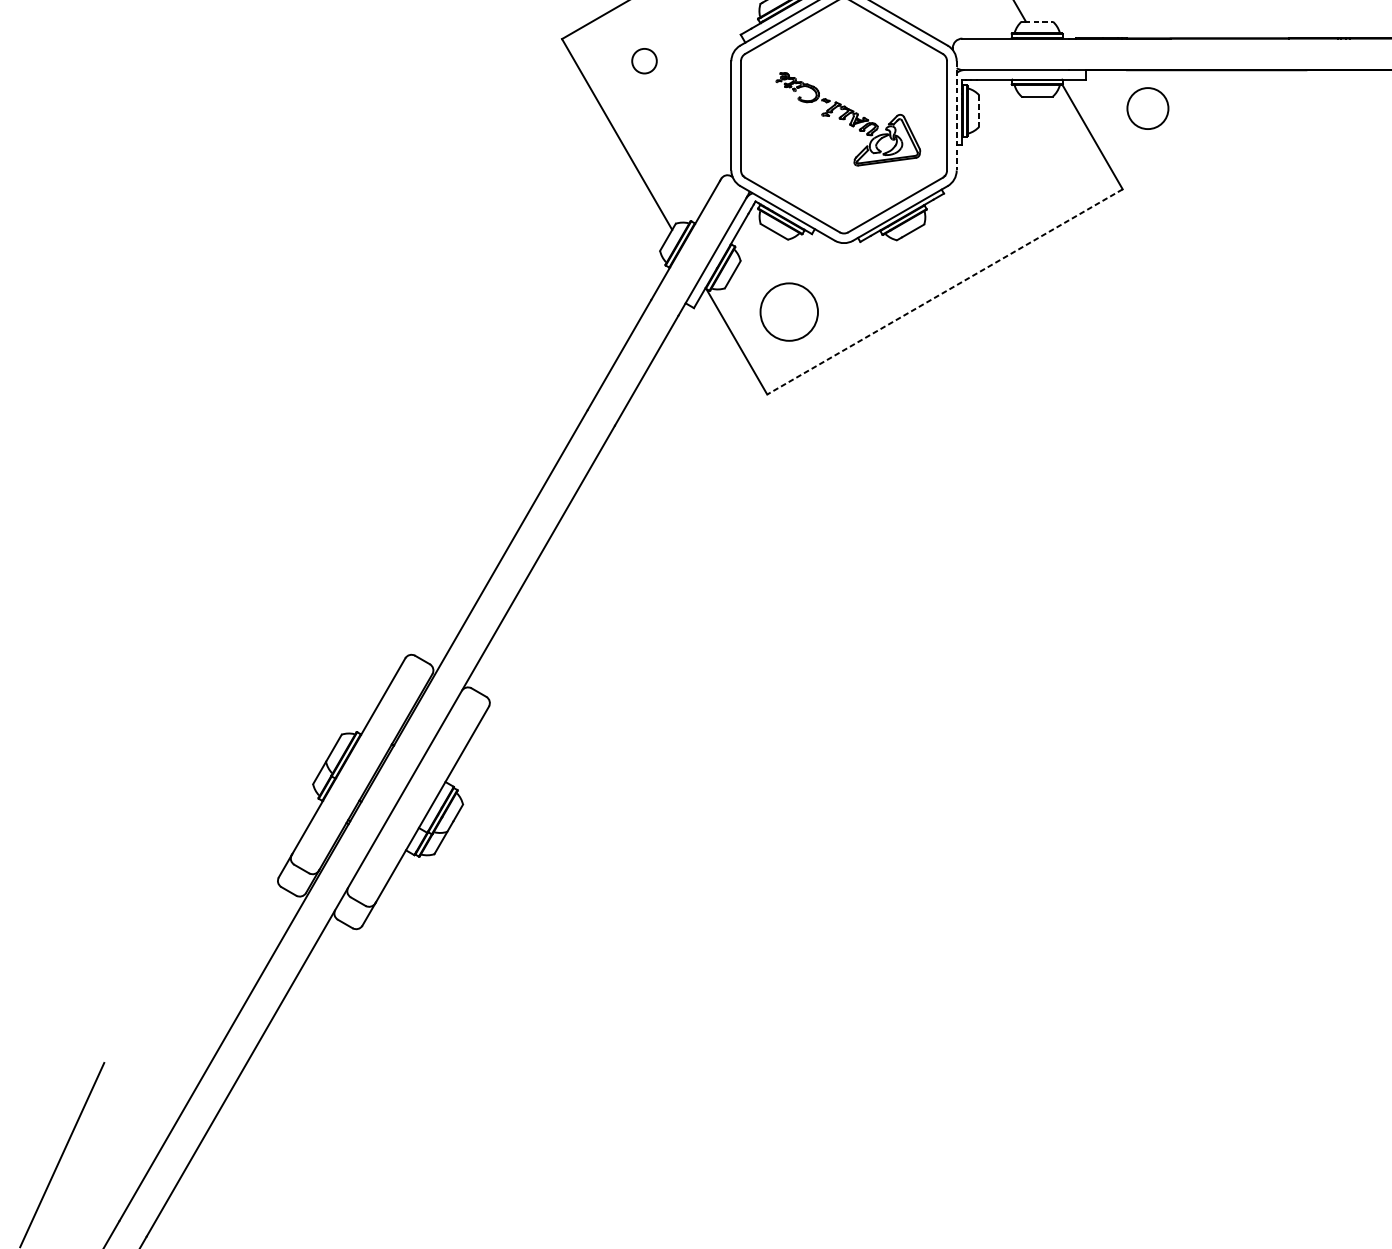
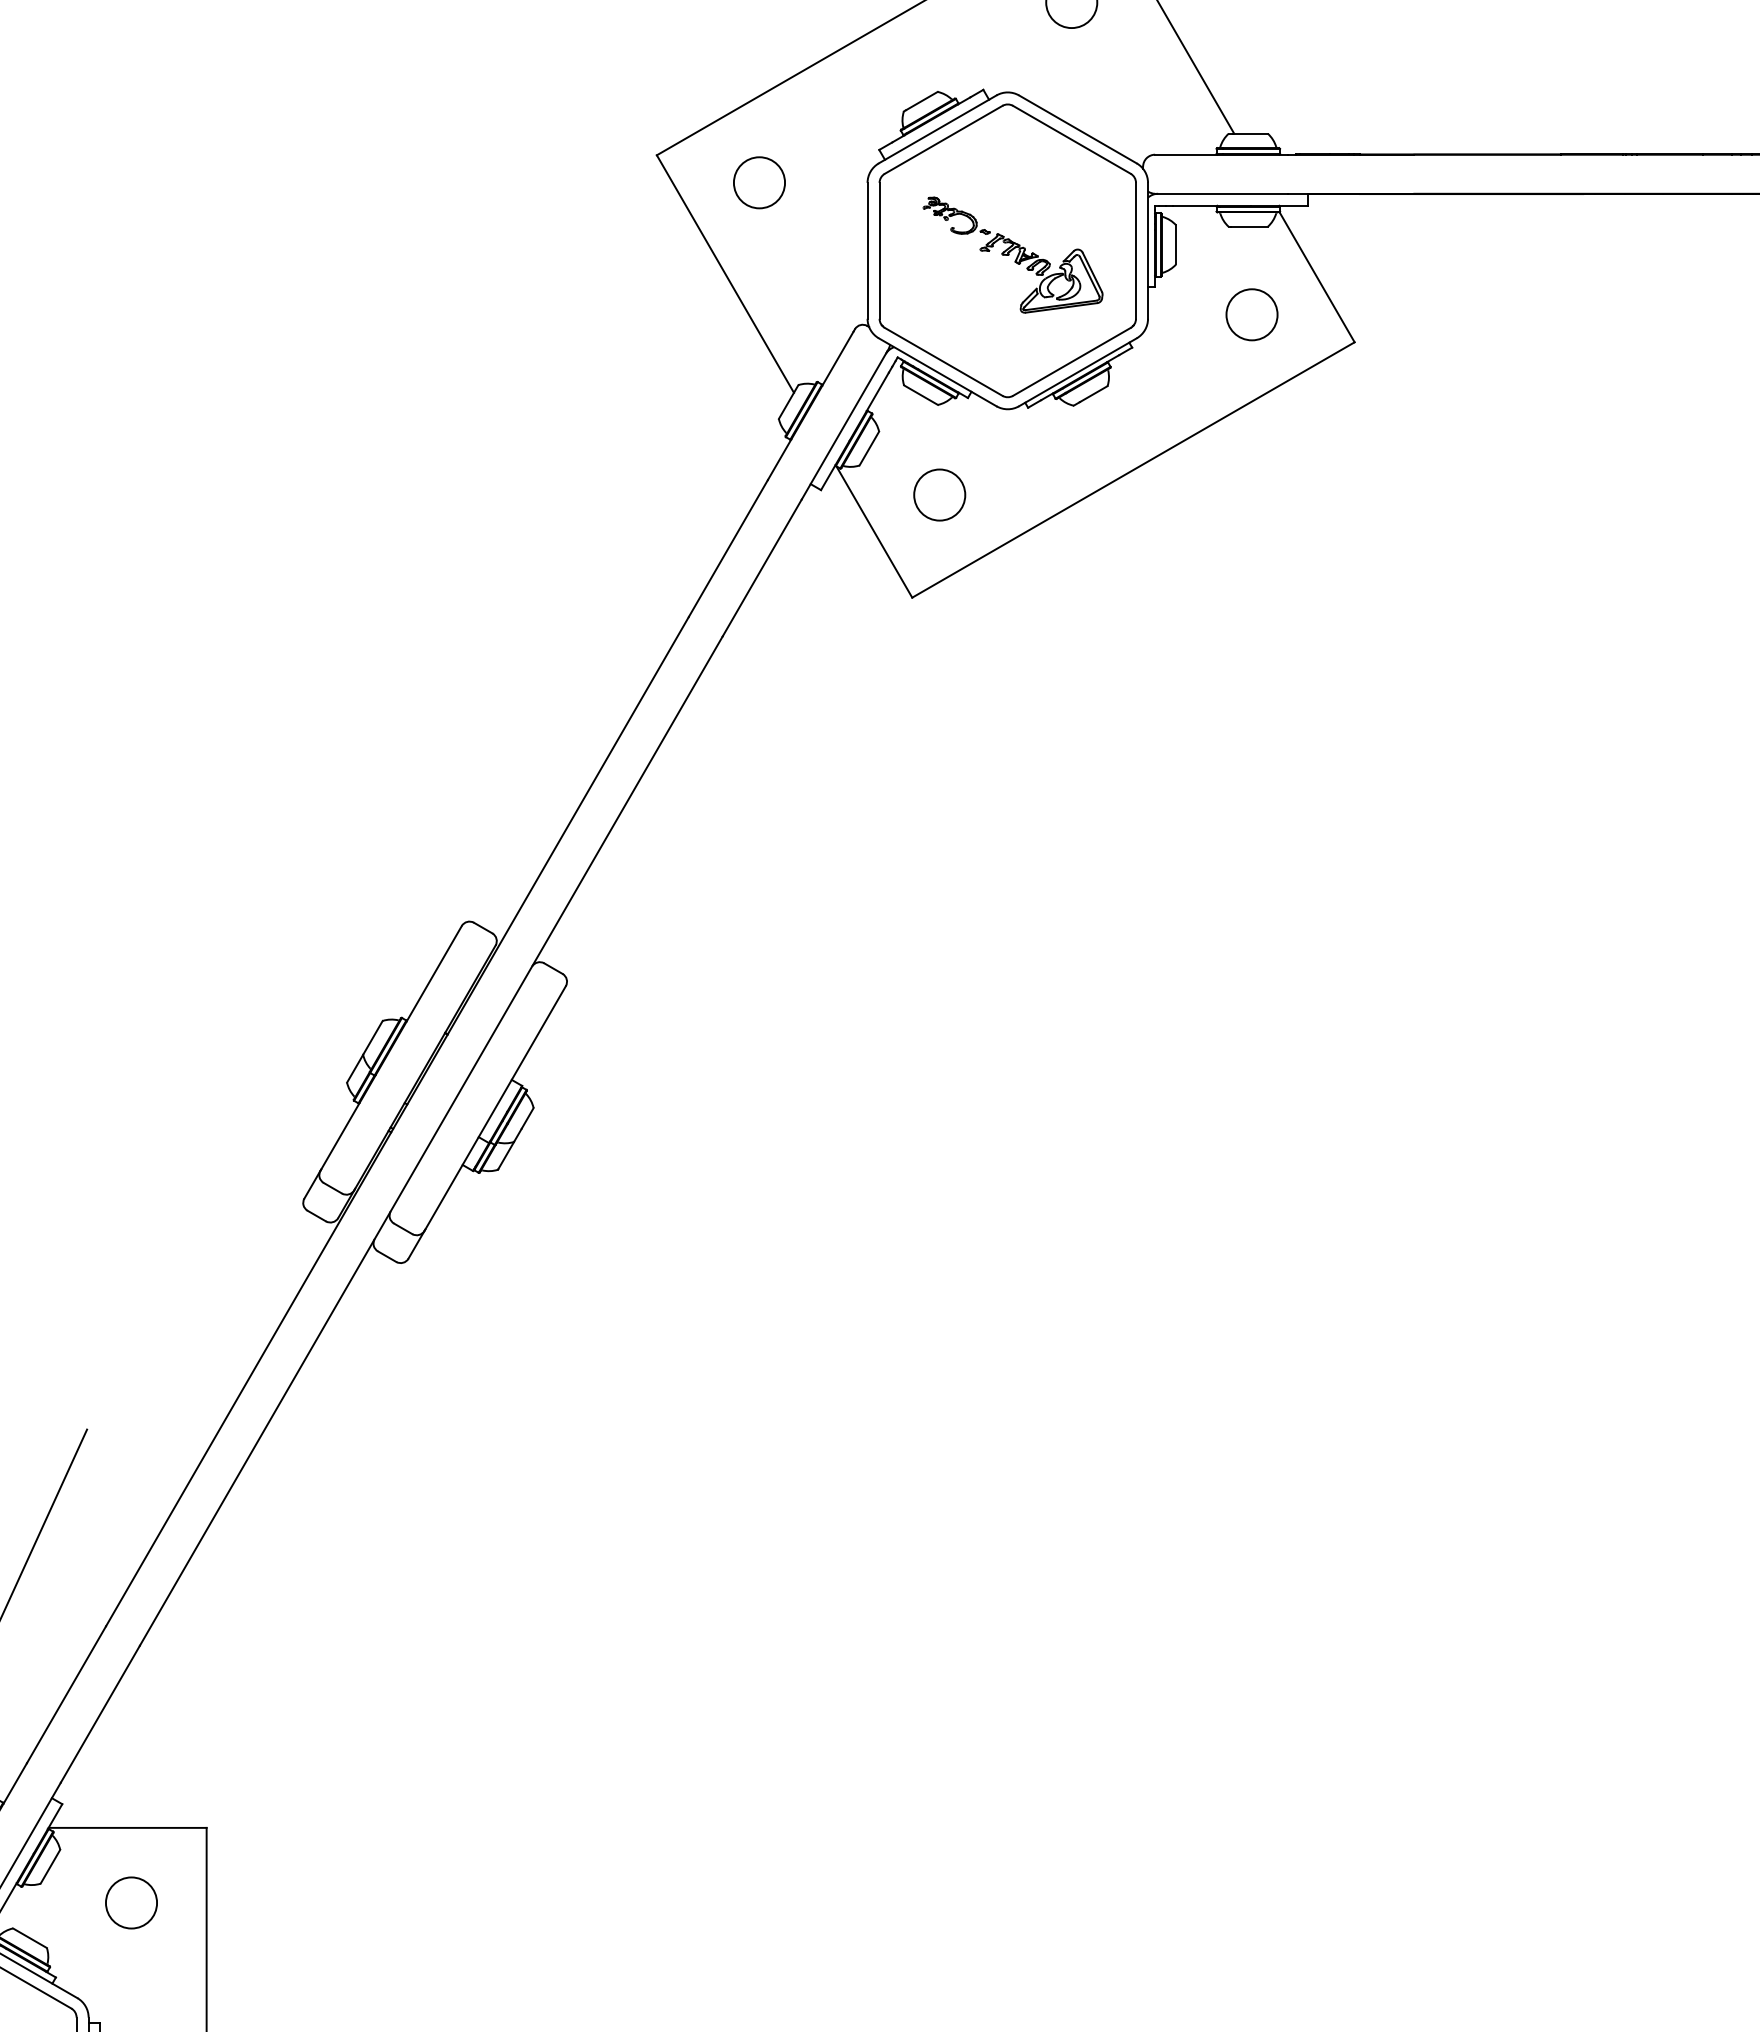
line: (1039, 21) -> (1250, 133), dashed -> solid
circle: (644, 60) -> (759, 182), size x1.67
circle: (1147, 108) -> (1251, 314), moved
line: (979, 110) -> (1176, 244), dashed -> solid
line: (957, 115) -> (1148, 250), dashed -> solid
line: (945, 292) -> (1133, 470), dashed -> solid
circle: (789, 311) -> (939, 494), size x0.71

